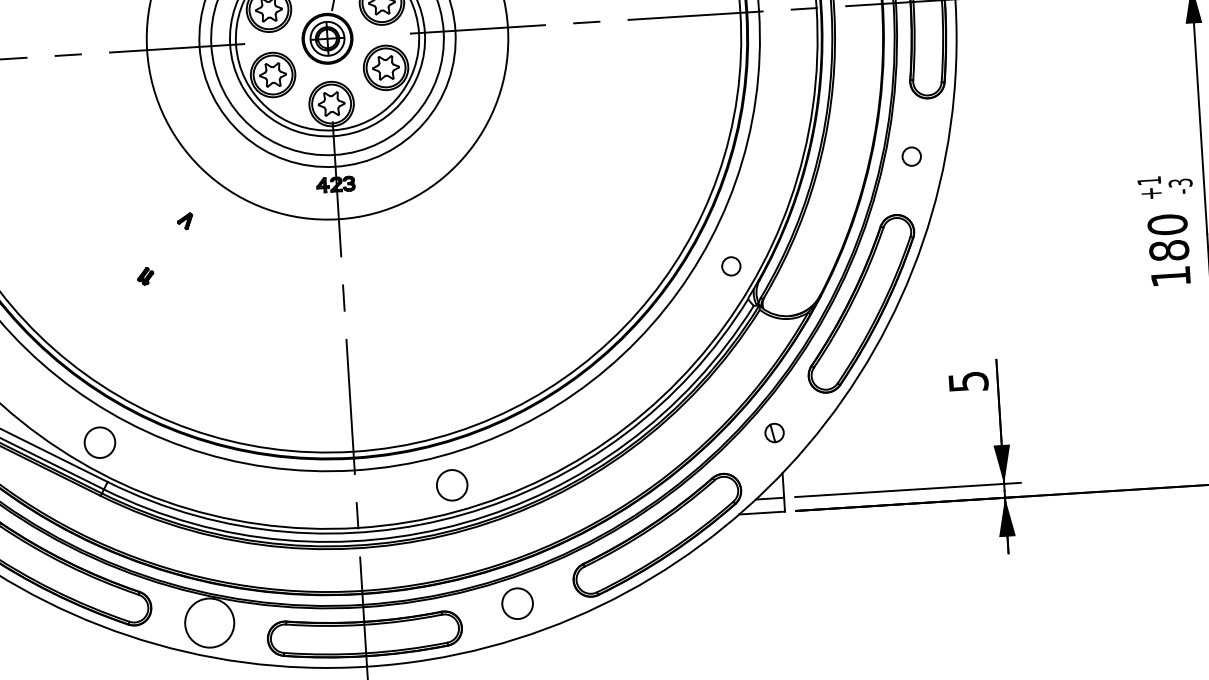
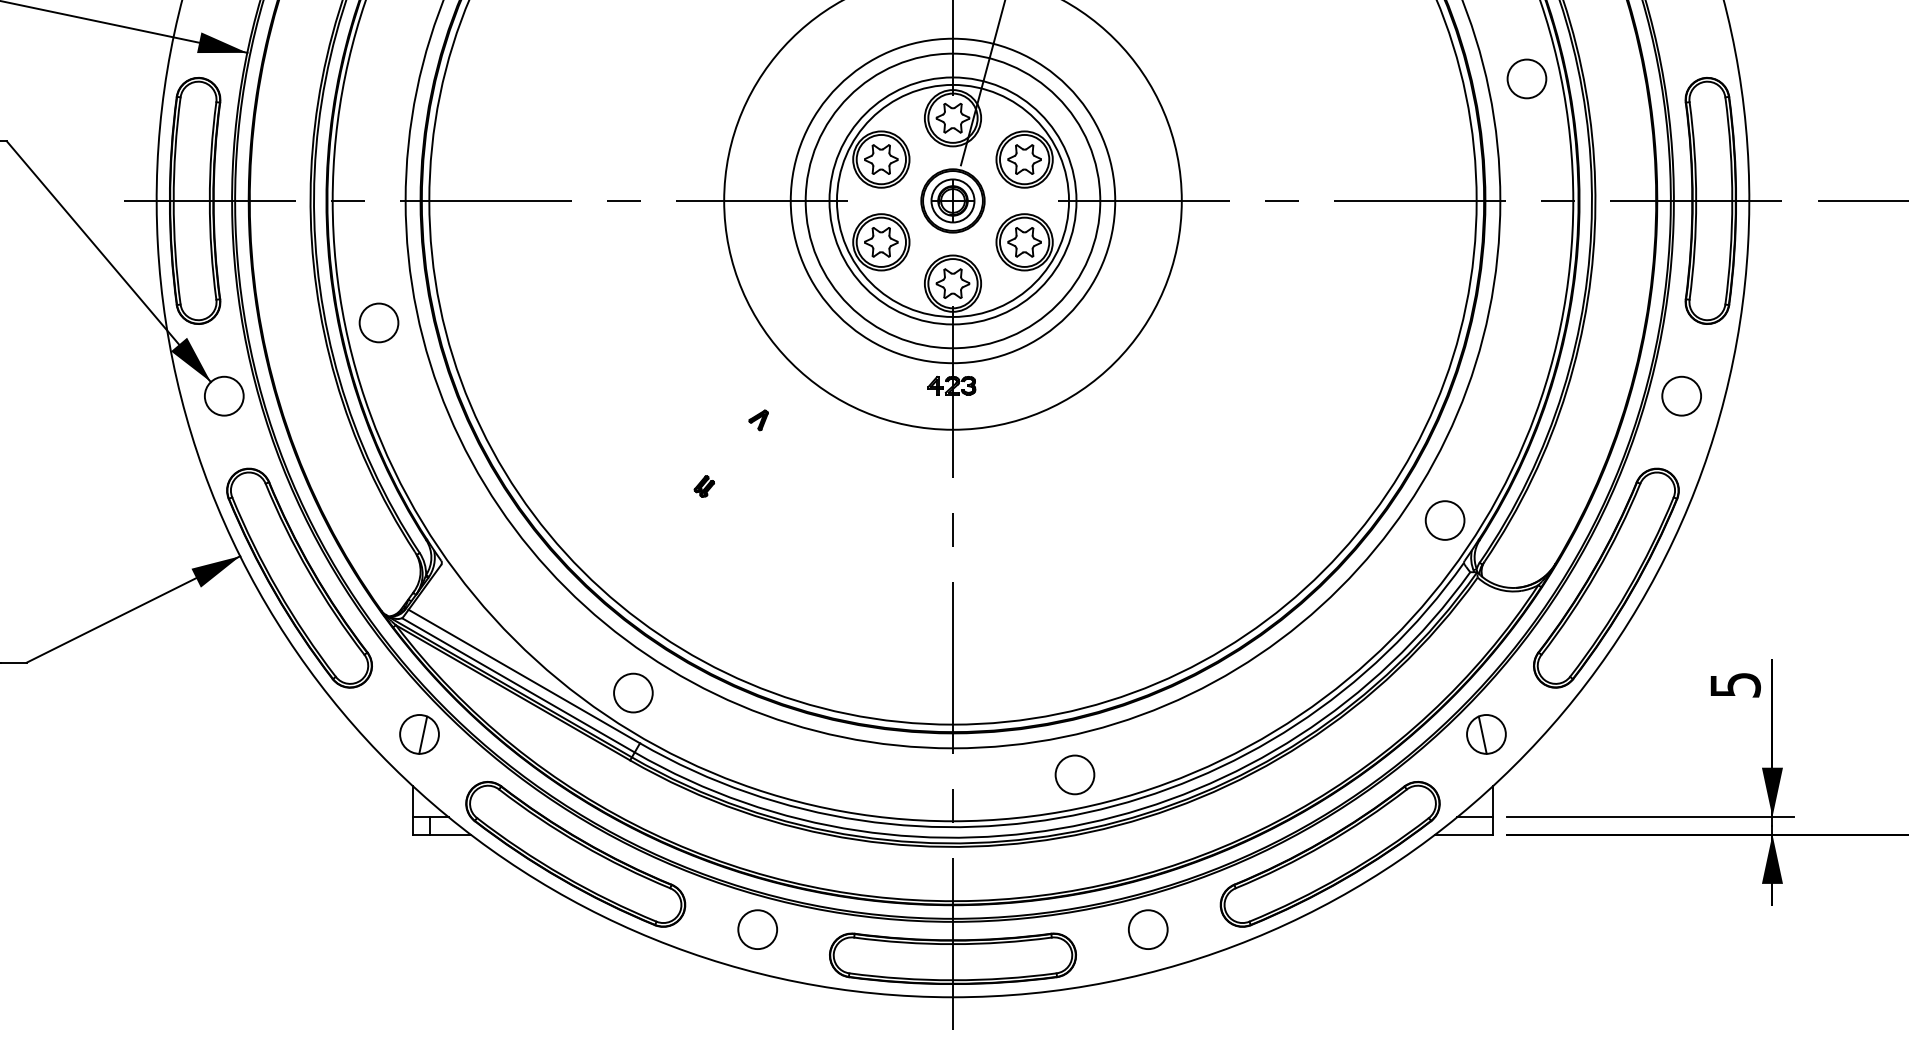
circle: (911, 156) -> (1681, 395), size x1.67
circle: (730, 266) -> (1444, 520), size x1.67
part: (774, 433) -> (1486, 734), size x1.67
circle: (209, 622) -> (757, 929), size x0.62

